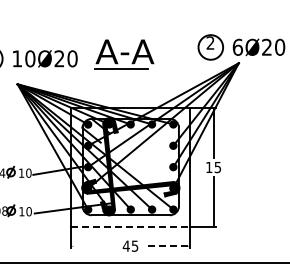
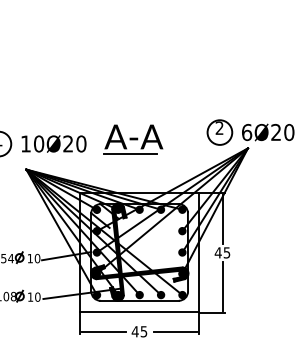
text: (208, 167) -> (217, 252), 15 -> 45
line: (130, 226) -> (139, 312), dashed -> solid
line: (94, 245) -> (103, 331), added
line: (166, 245) -> (175, 331), dashed -> solid

